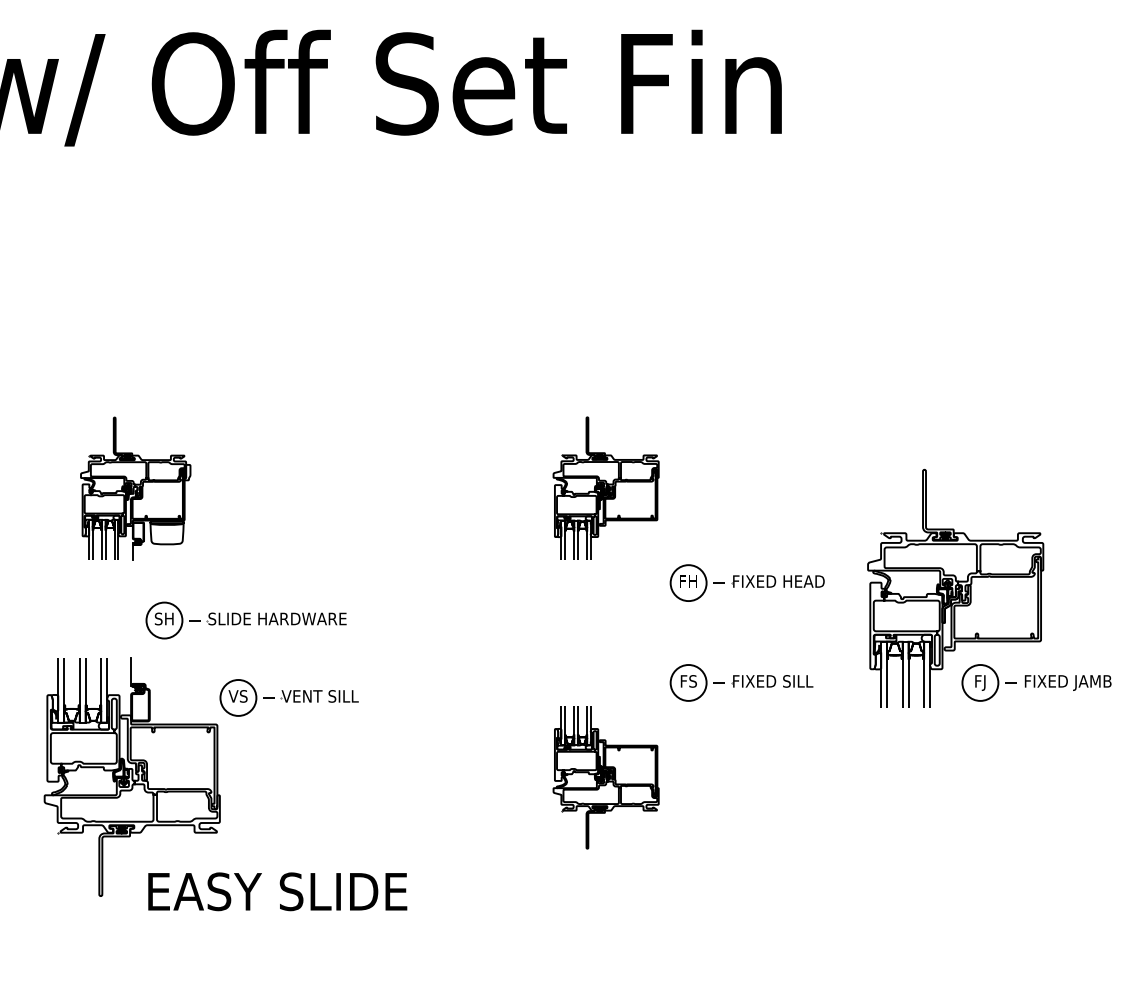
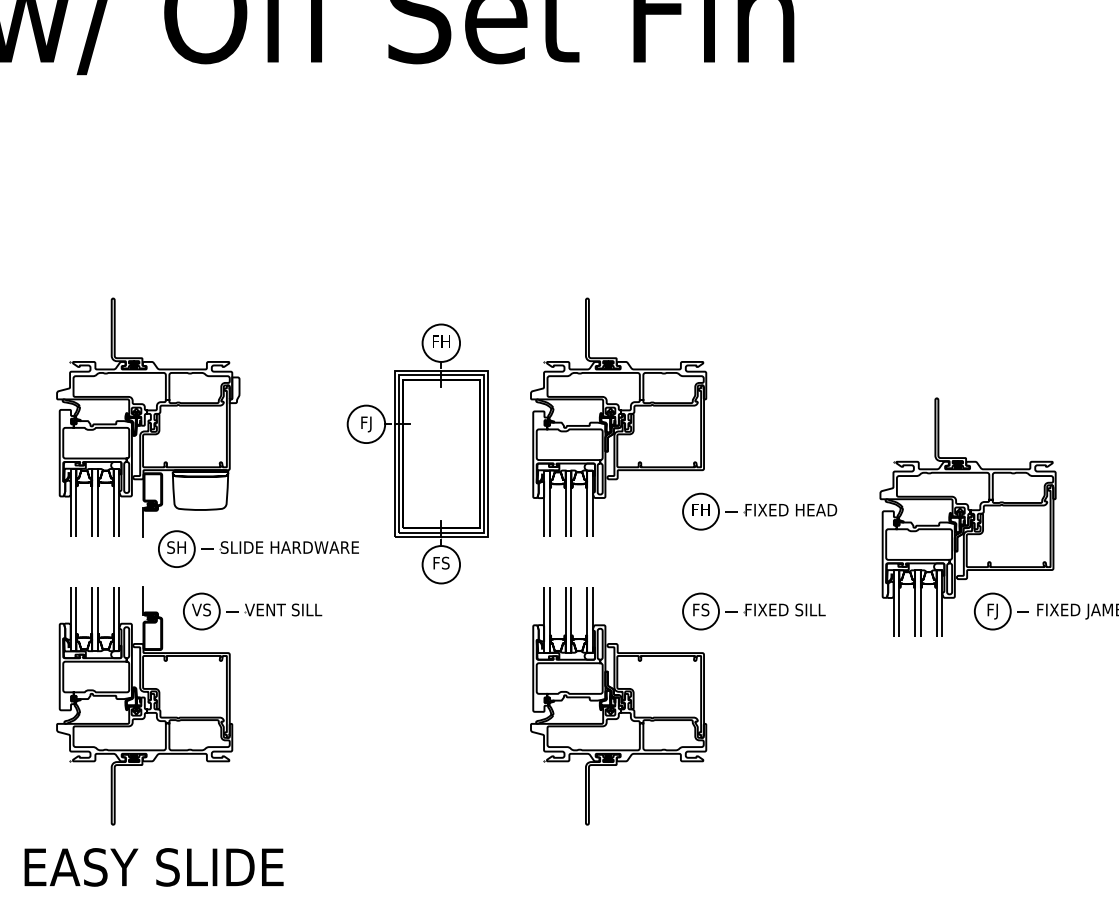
part: (135, 488) -> (147, 417), size x1.67
part: (605, 488) -> (617, 417), size x1.67
part: (405, 525) -> (417, 454), added
part: (288, 697) -> (251, 611), moved
part: (605, 777) -> (617, 706), size x1.67
text: (277, 891) -> (153, 867), moved

